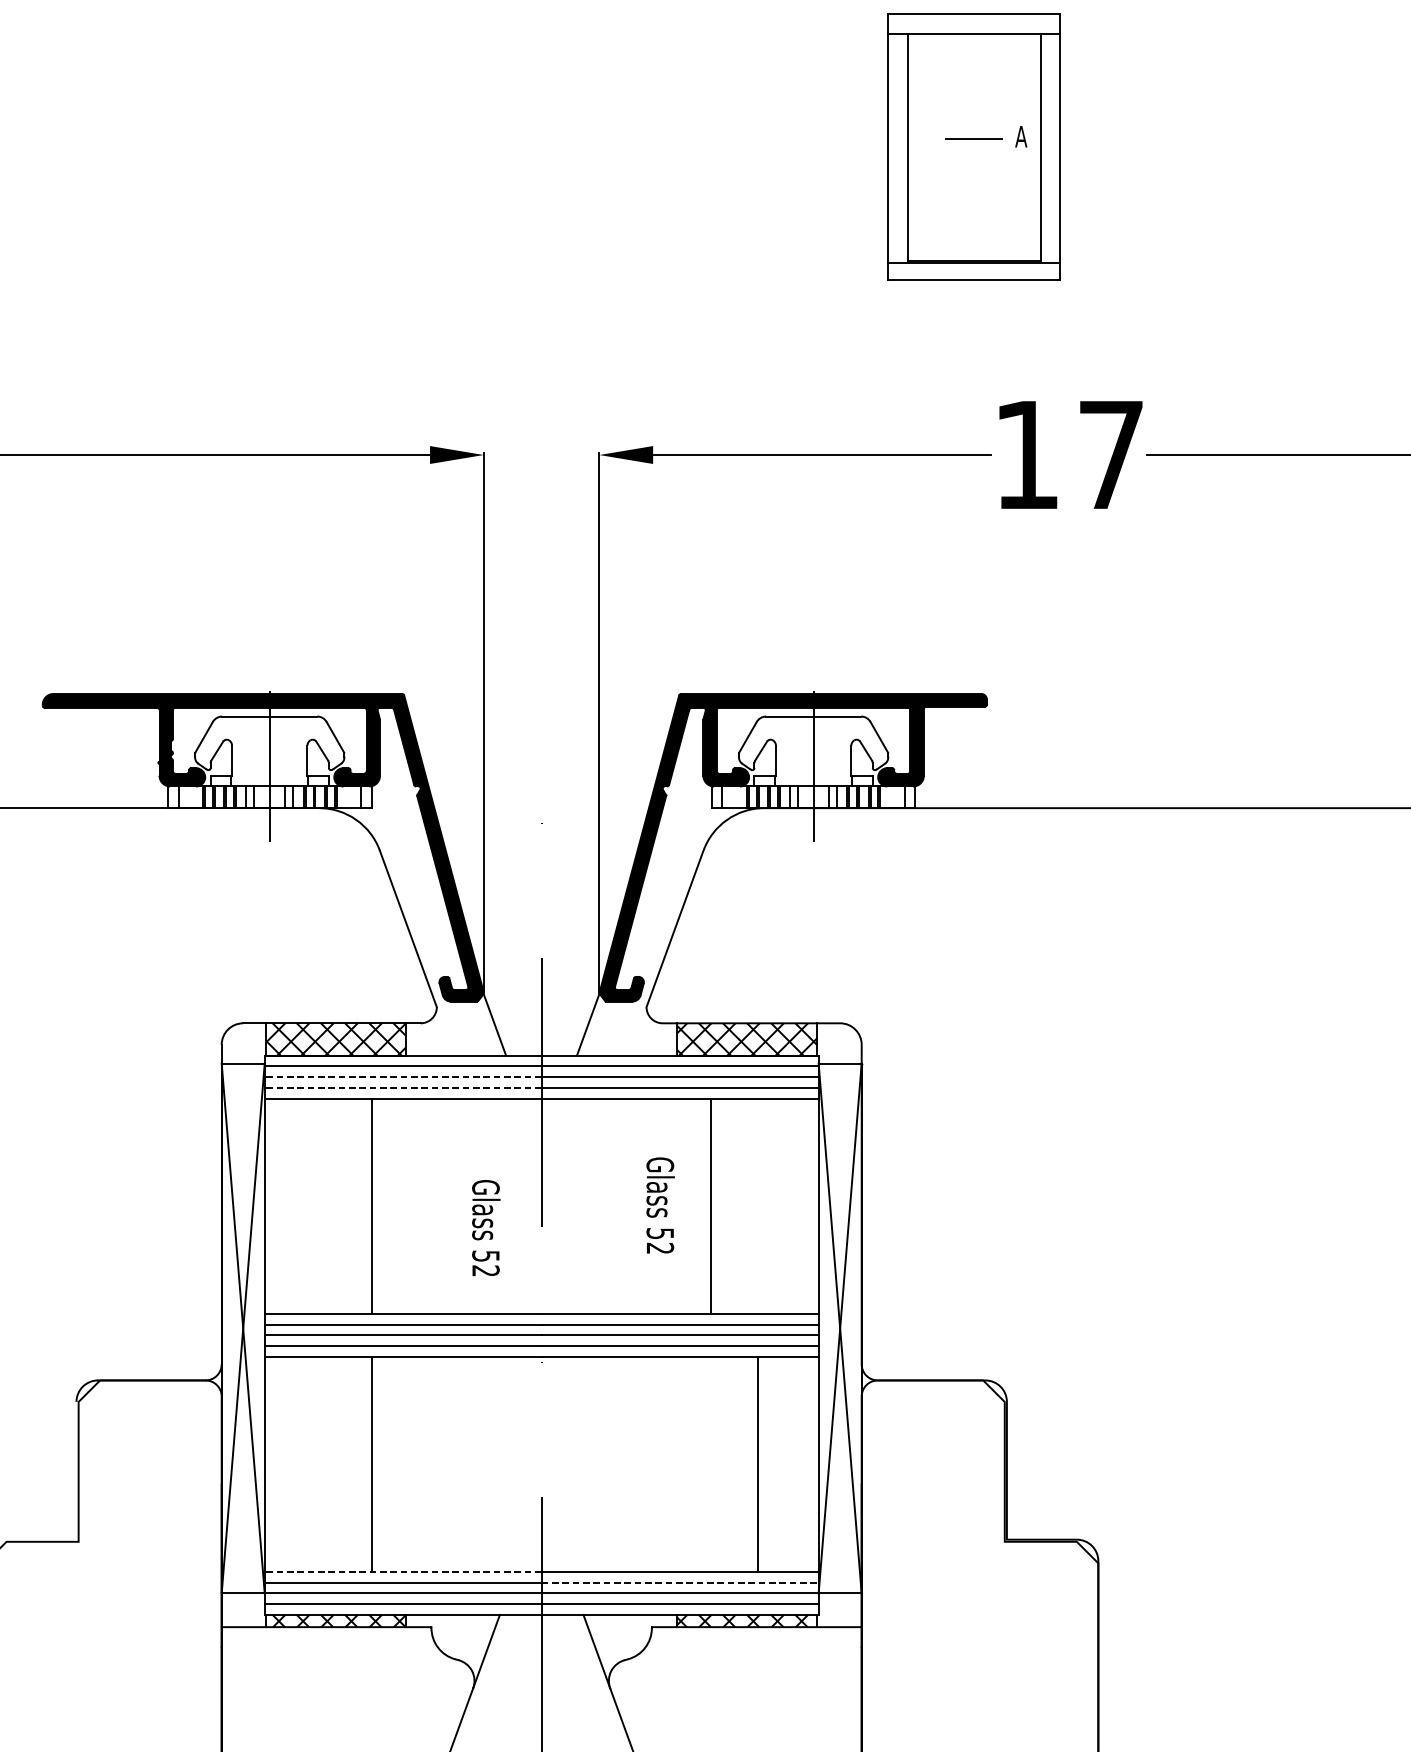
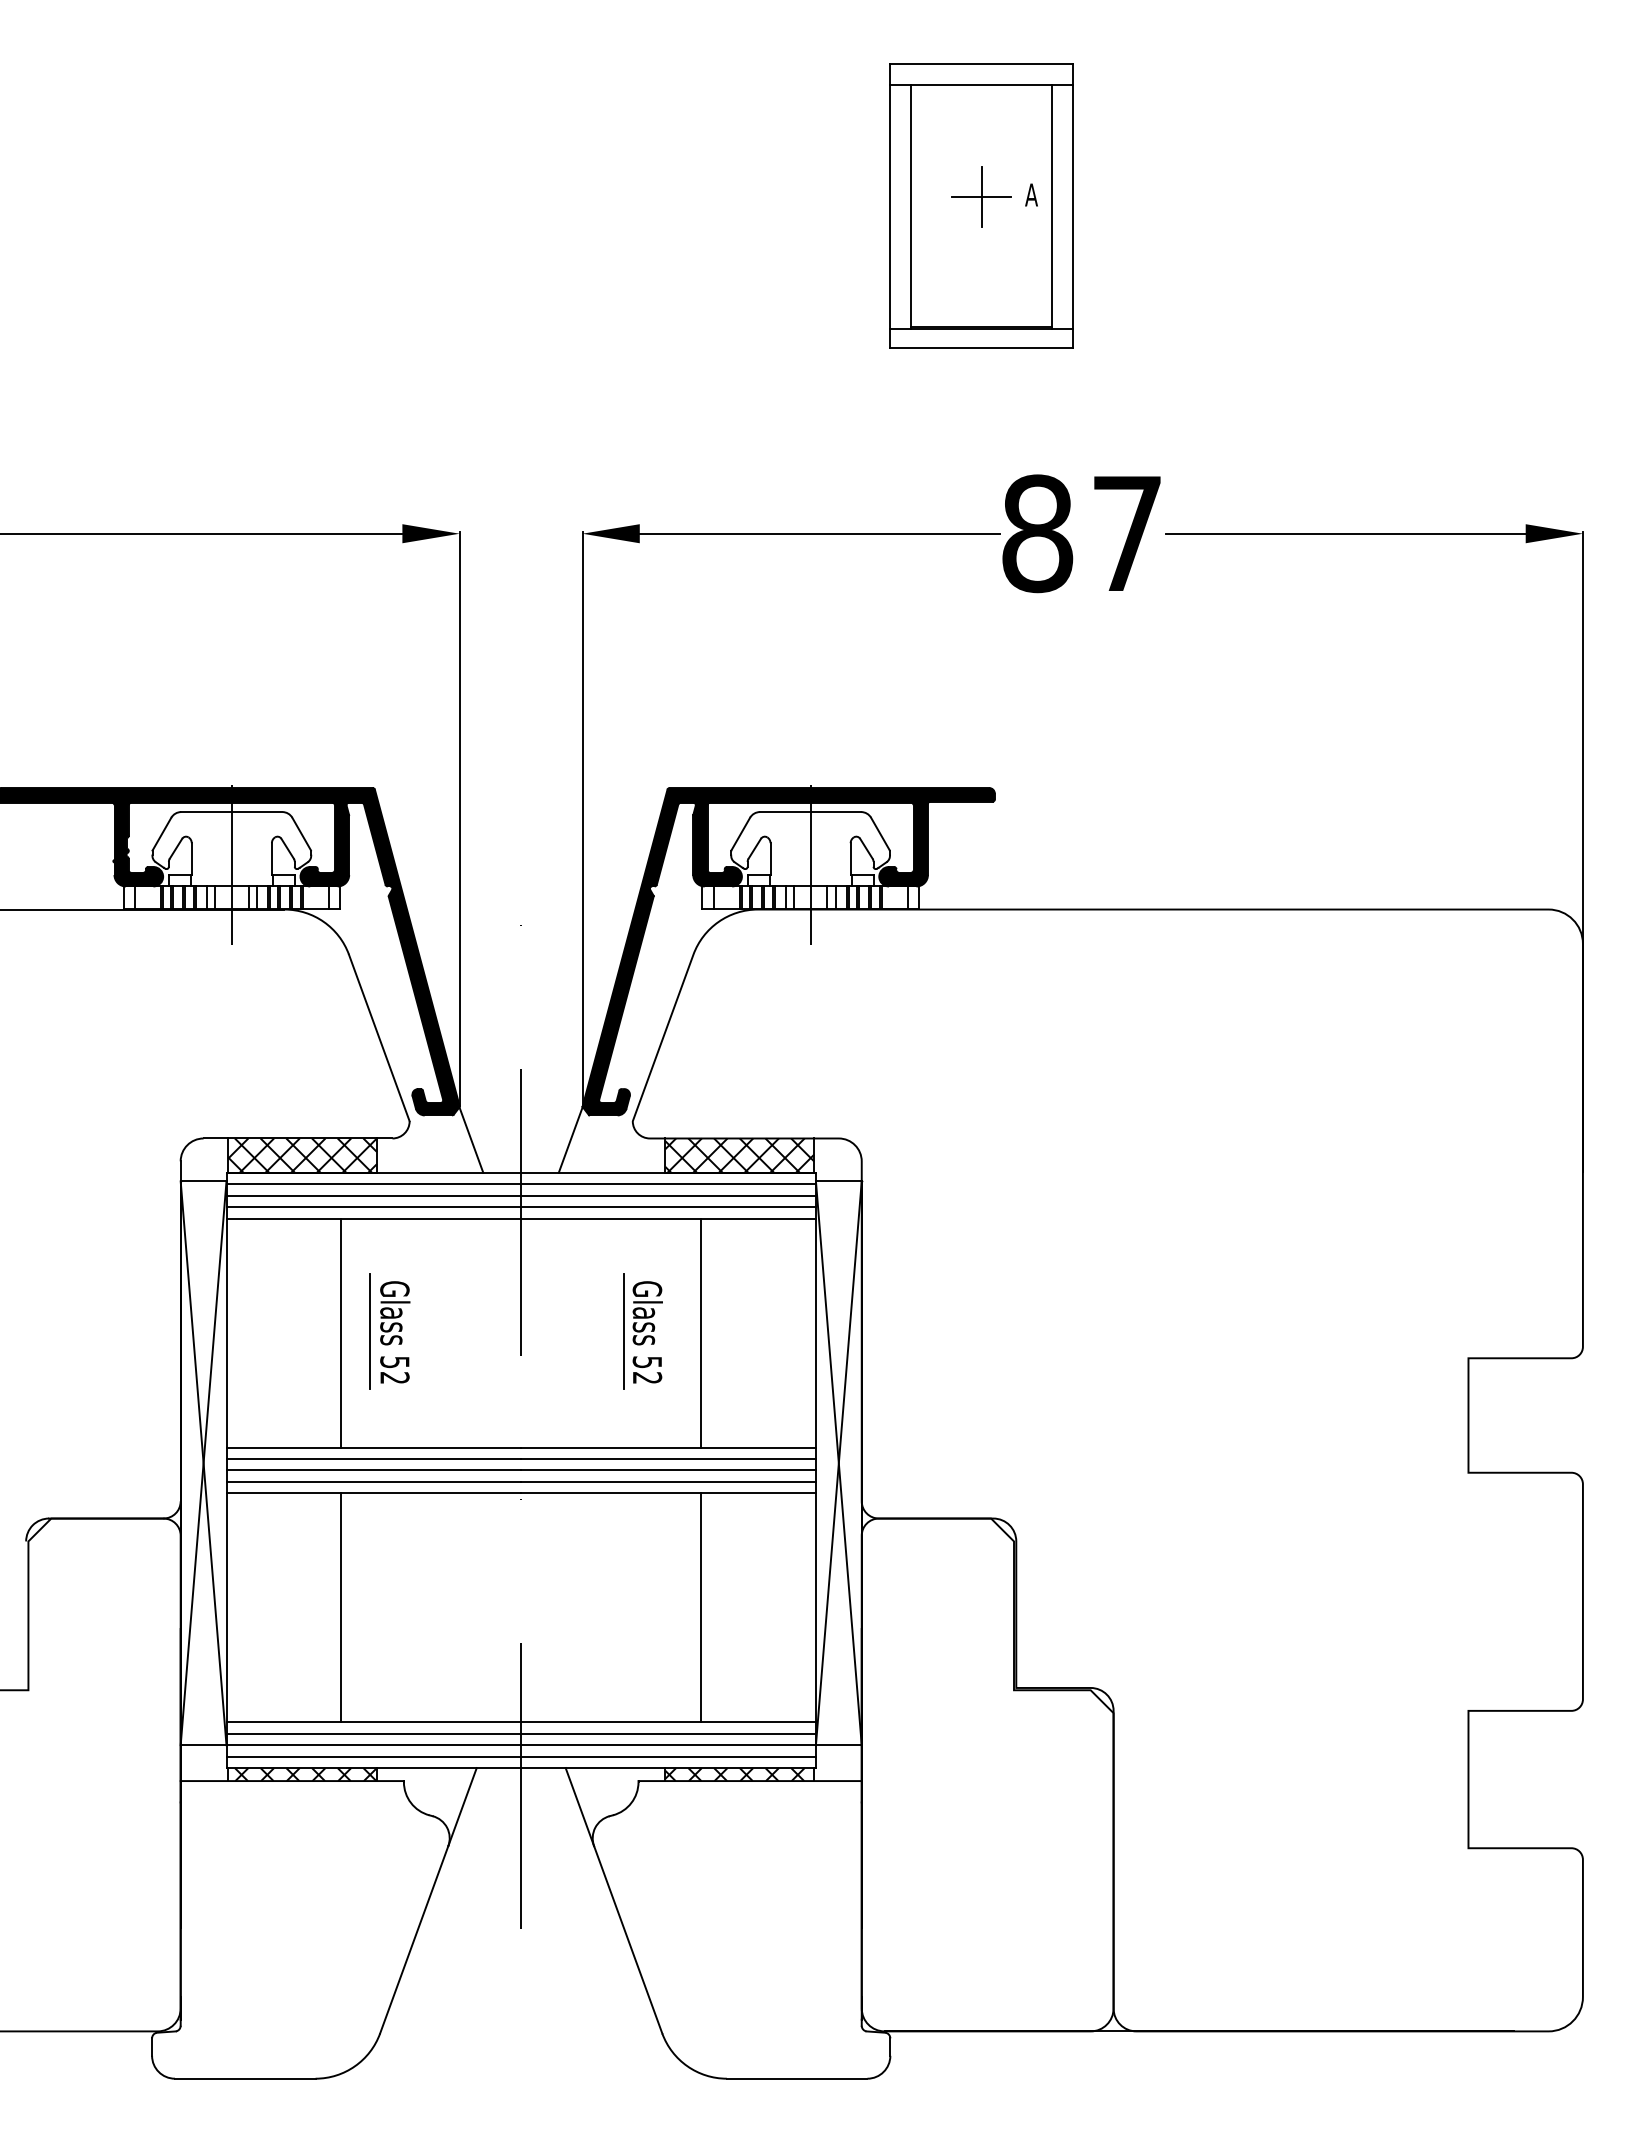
line: (974, 138) -> (981, 196), added
text: (1026, 454) -> (1037, 533), 17 -> 87
line: (402, 1076) -> (373, 1195), dashed -> solid
line: (402, 1088) -> (373, 1207), dashed -> solid
line: (399, 1204) -> (369, 1331), added
line: (637, 1204) -> (623, 1331), added
text: (486, 1228) -> (395, 1332), moved
line: (758, 1464) -> (701, 1607), moved
line: (402, 1572) -> (373, 1722), dashed -> solid
line: (681, 1582) -> (669, 1733), dashed -> solid

